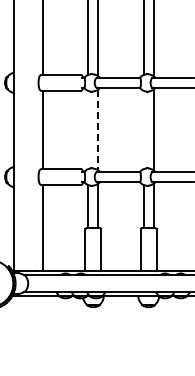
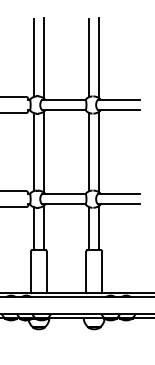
line: (88, 129) -> (34, 151), added
line: (143, 129) -> (89, 151), added
line: (98, 130) -> (44, 152), dashed -> solid

